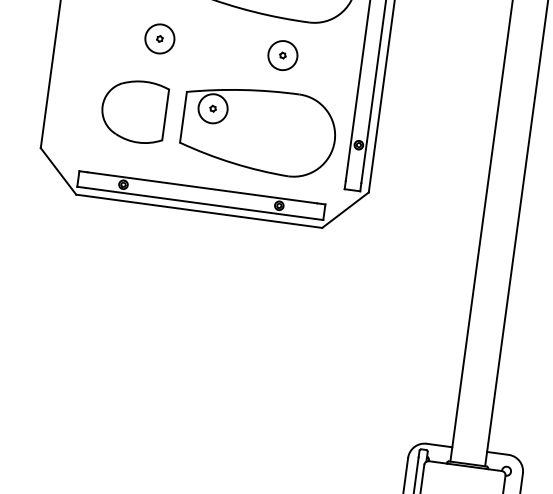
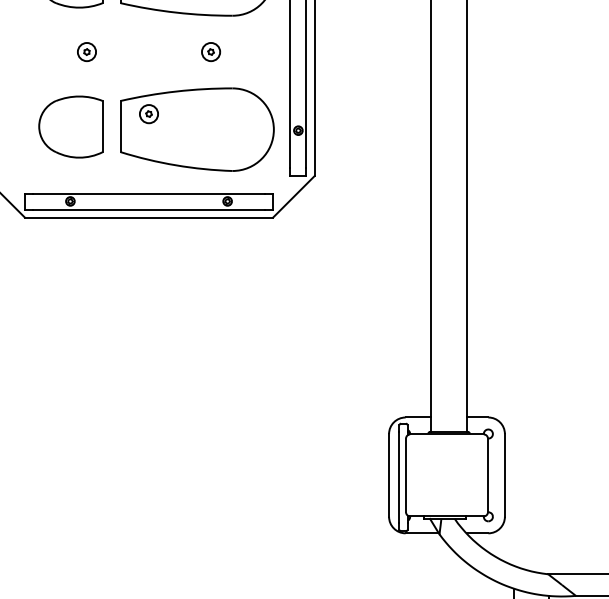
circle: (159, 38) -> (86, 51), size x0.62
circle: (283, 55) -> (211, 51), size x0.62
circle: (212, 109) -> (148, 114), size x0.62

